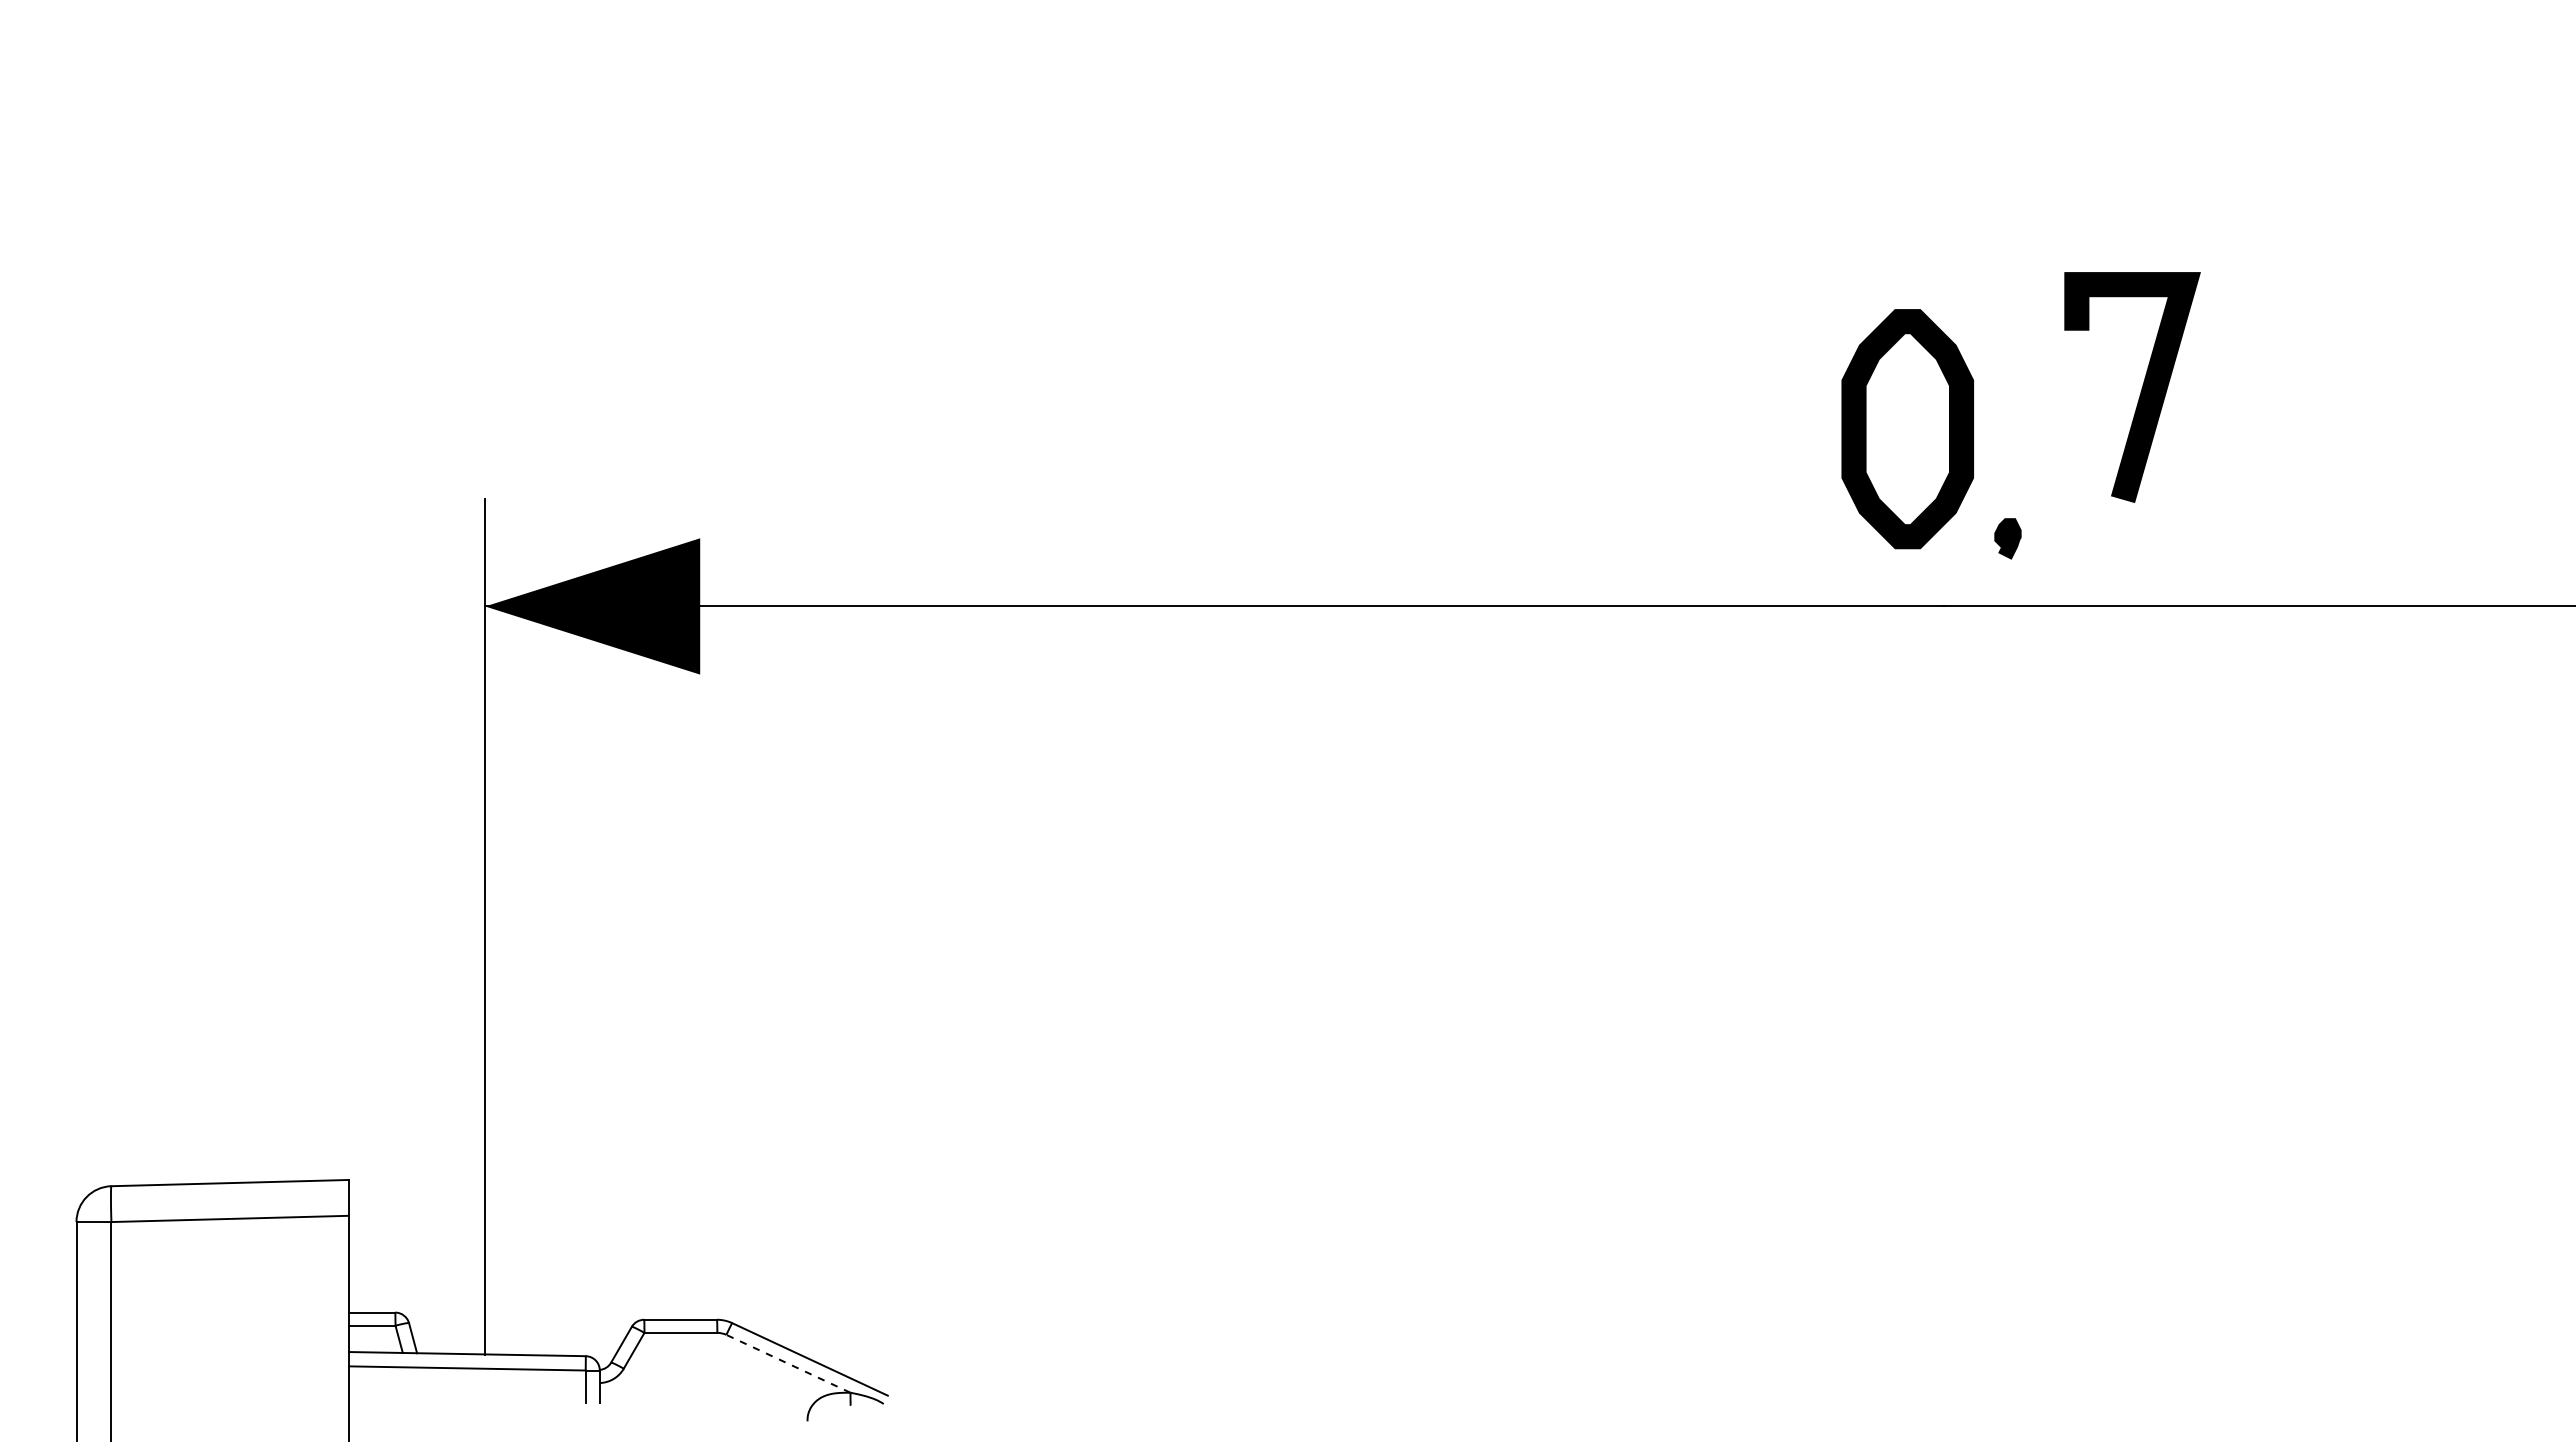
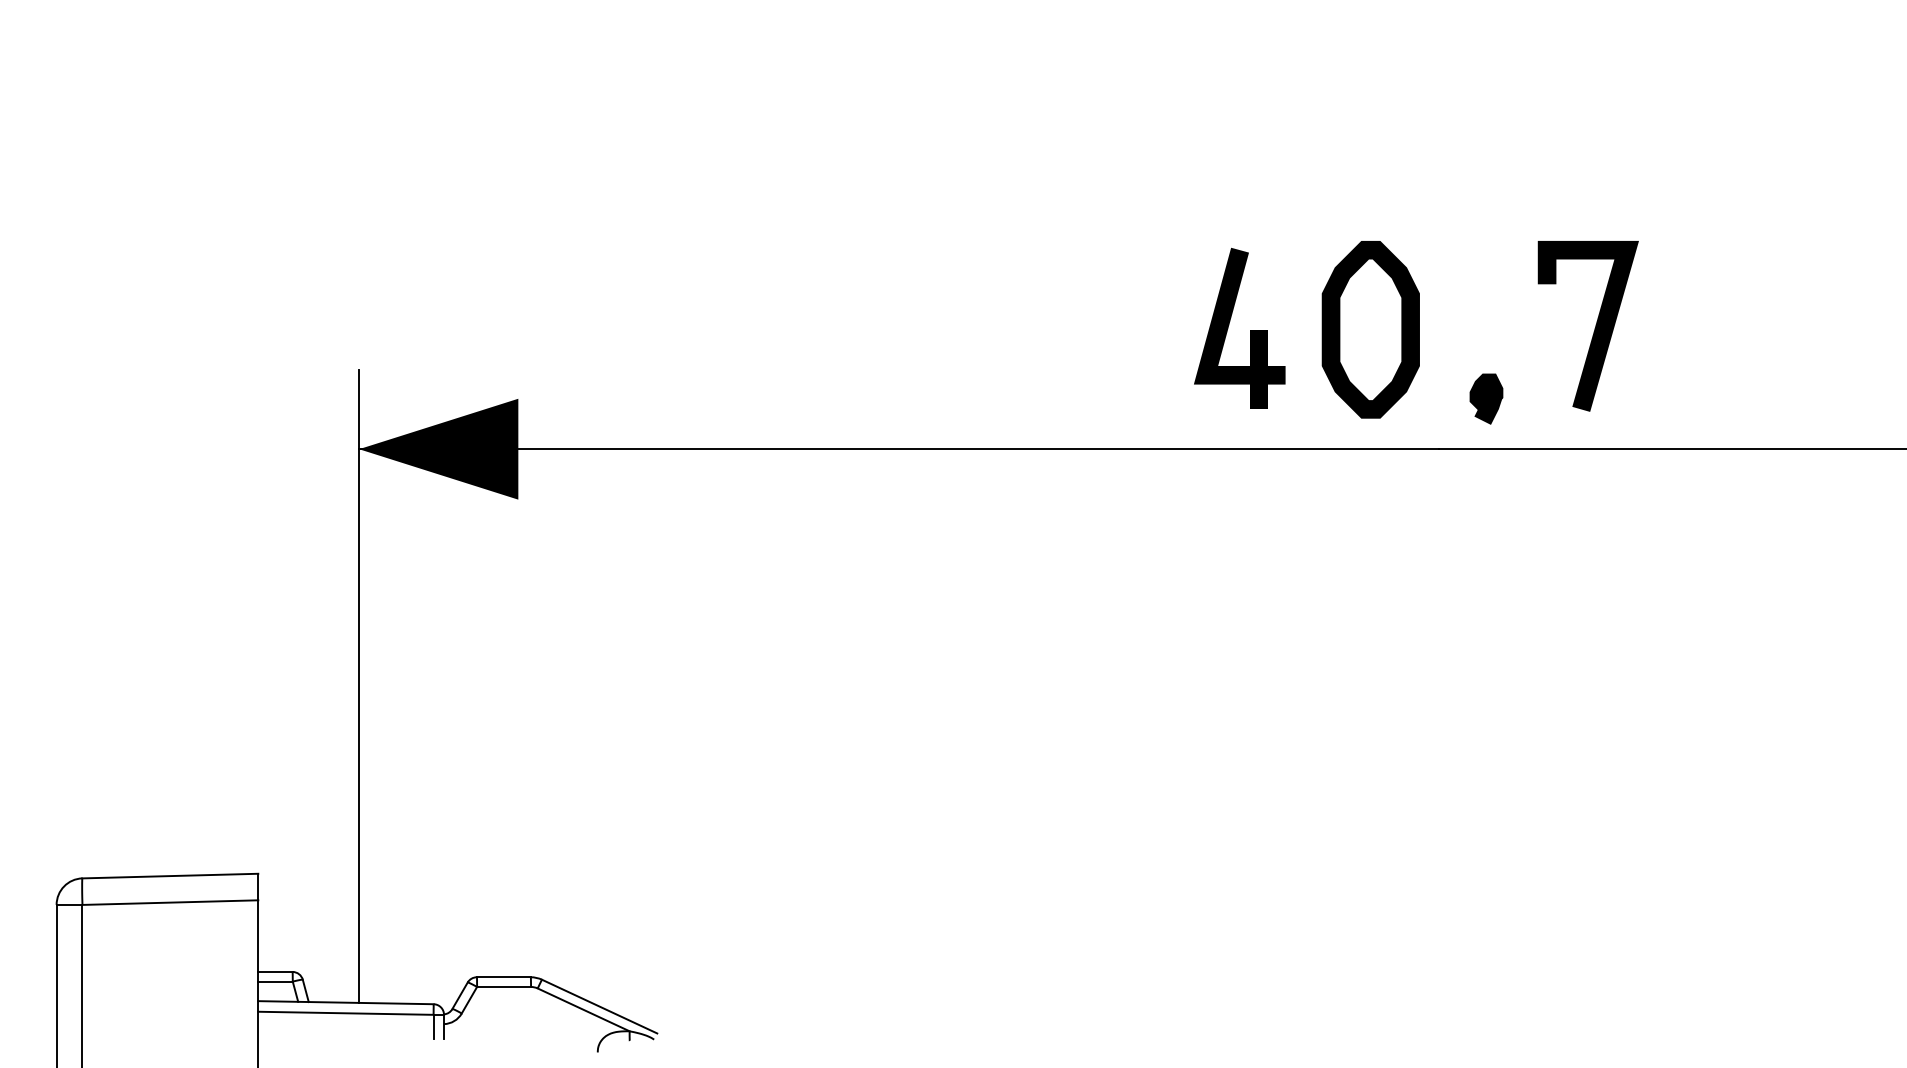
line: (2140, 391) -> (1594, 329), moved
part: (1907, 429) -> (1370, 330), moved
part: (1688, 445) -> (1249, 330), added
part: (2007, 538) -> (1486, 398), size x1.67
line: (788, 1363) -> (583, 1009), dashed -> solid

